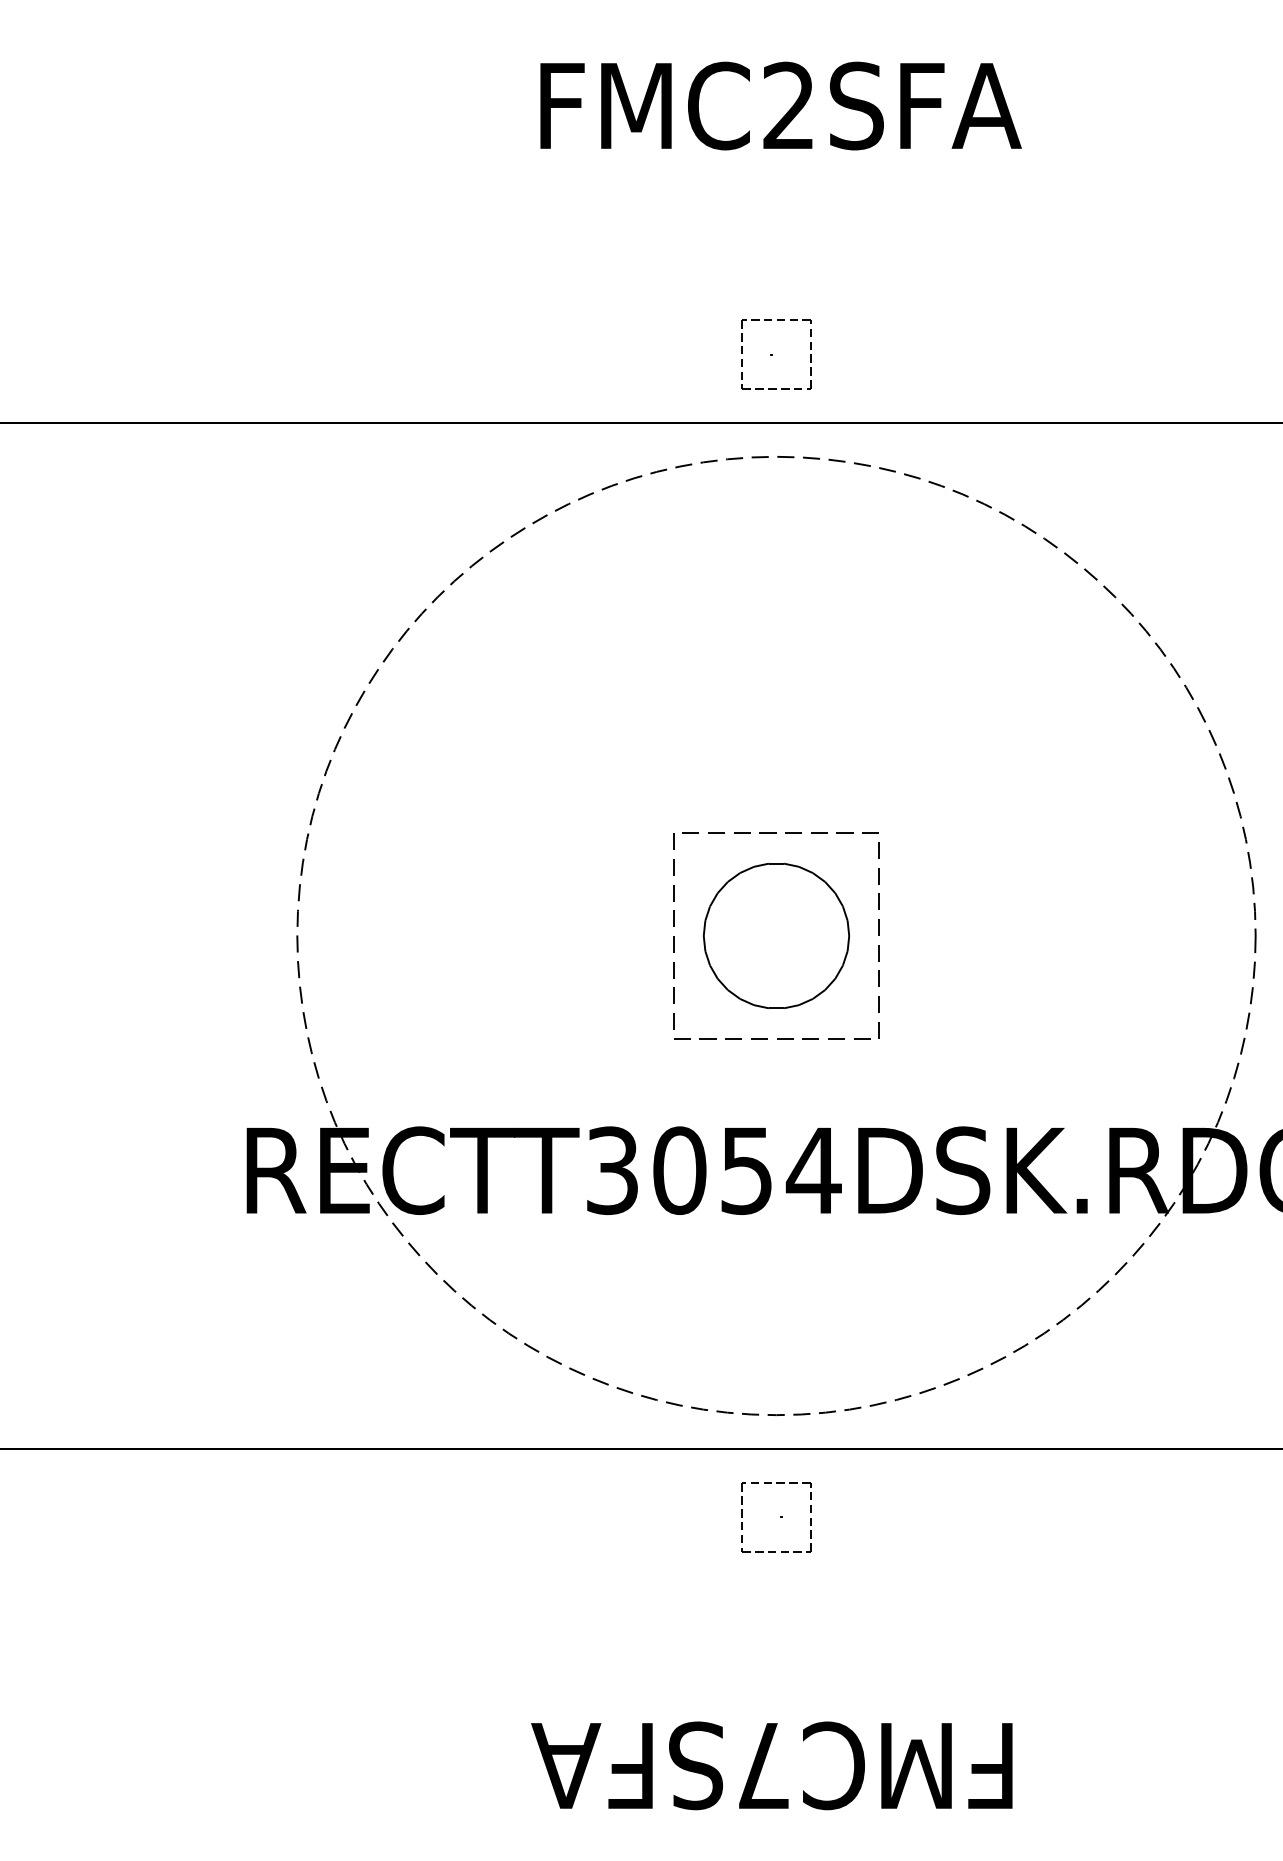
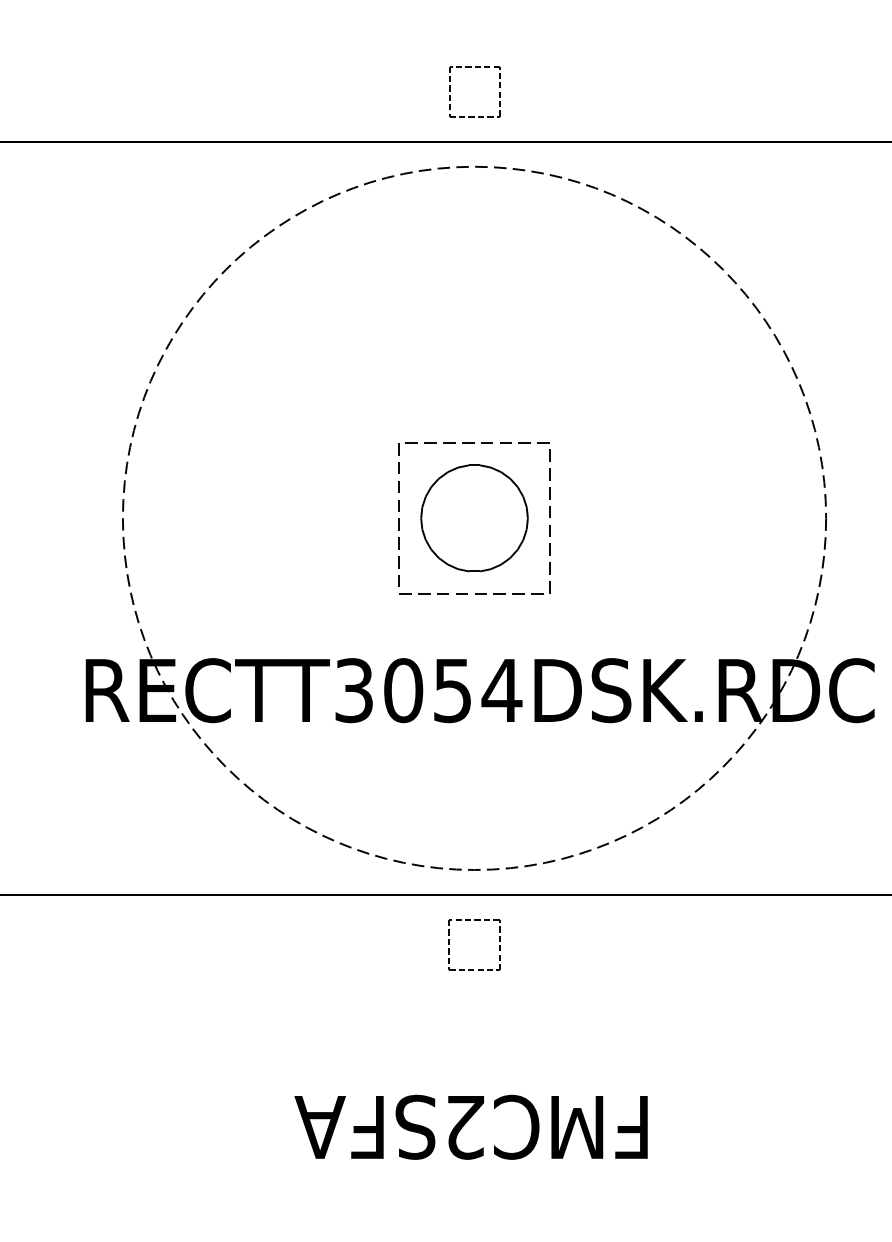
text: (764, 1766) -> (465, 1127), FMC7SFA -> FMC2SFA

